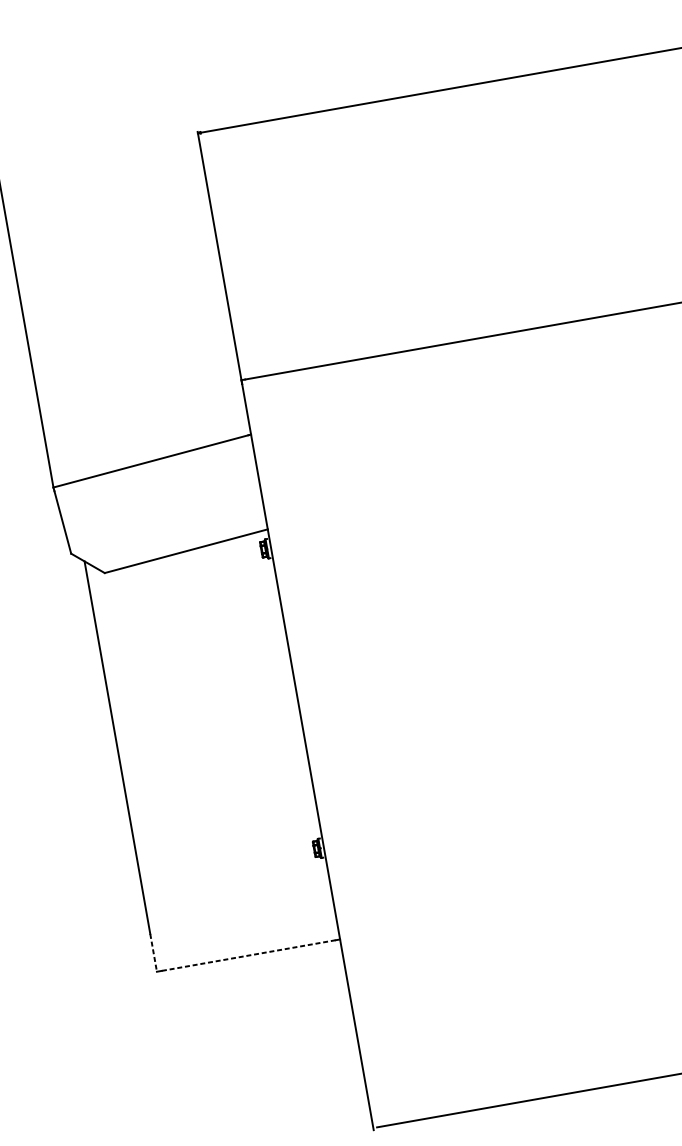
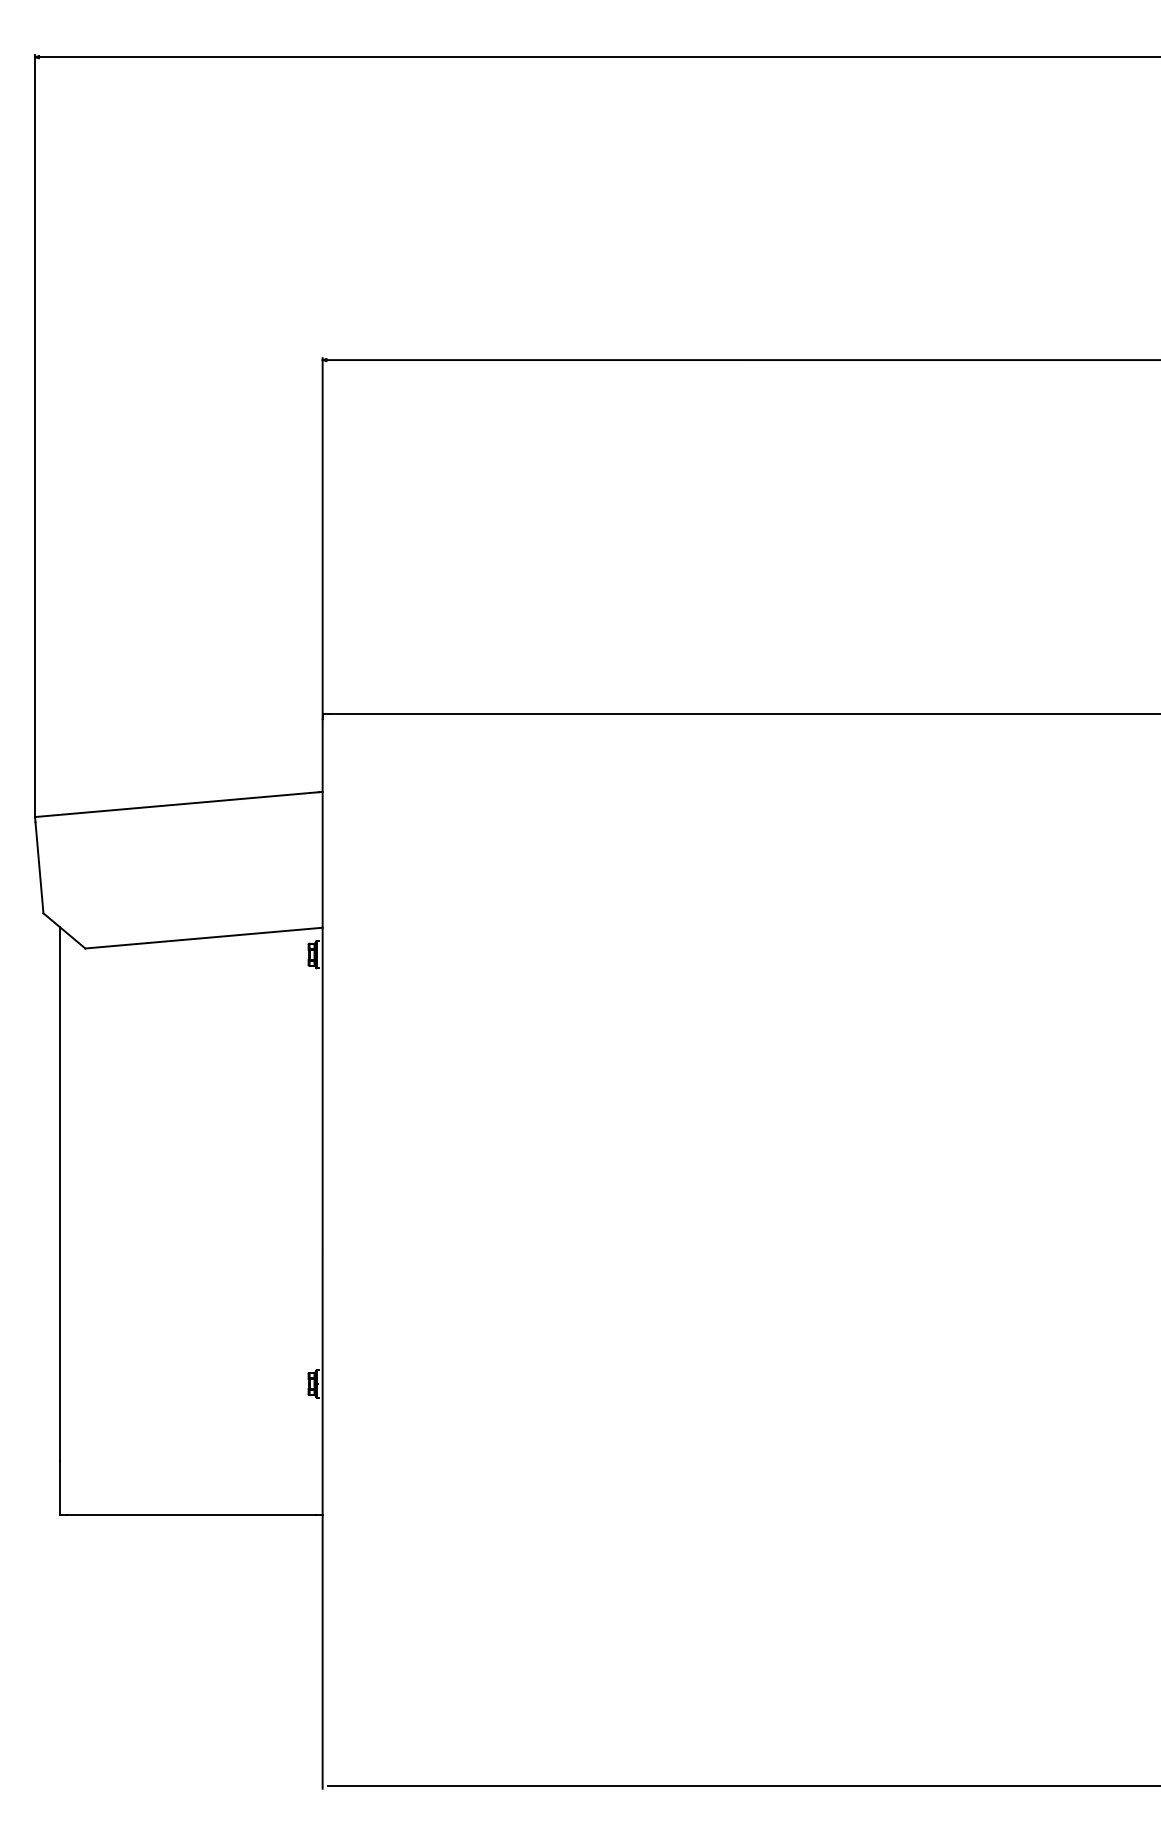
line: (153, 952) -> (60, 1488), dashed -> solid
line: (248, 955) -> (191, 1515), dashed -> solid

